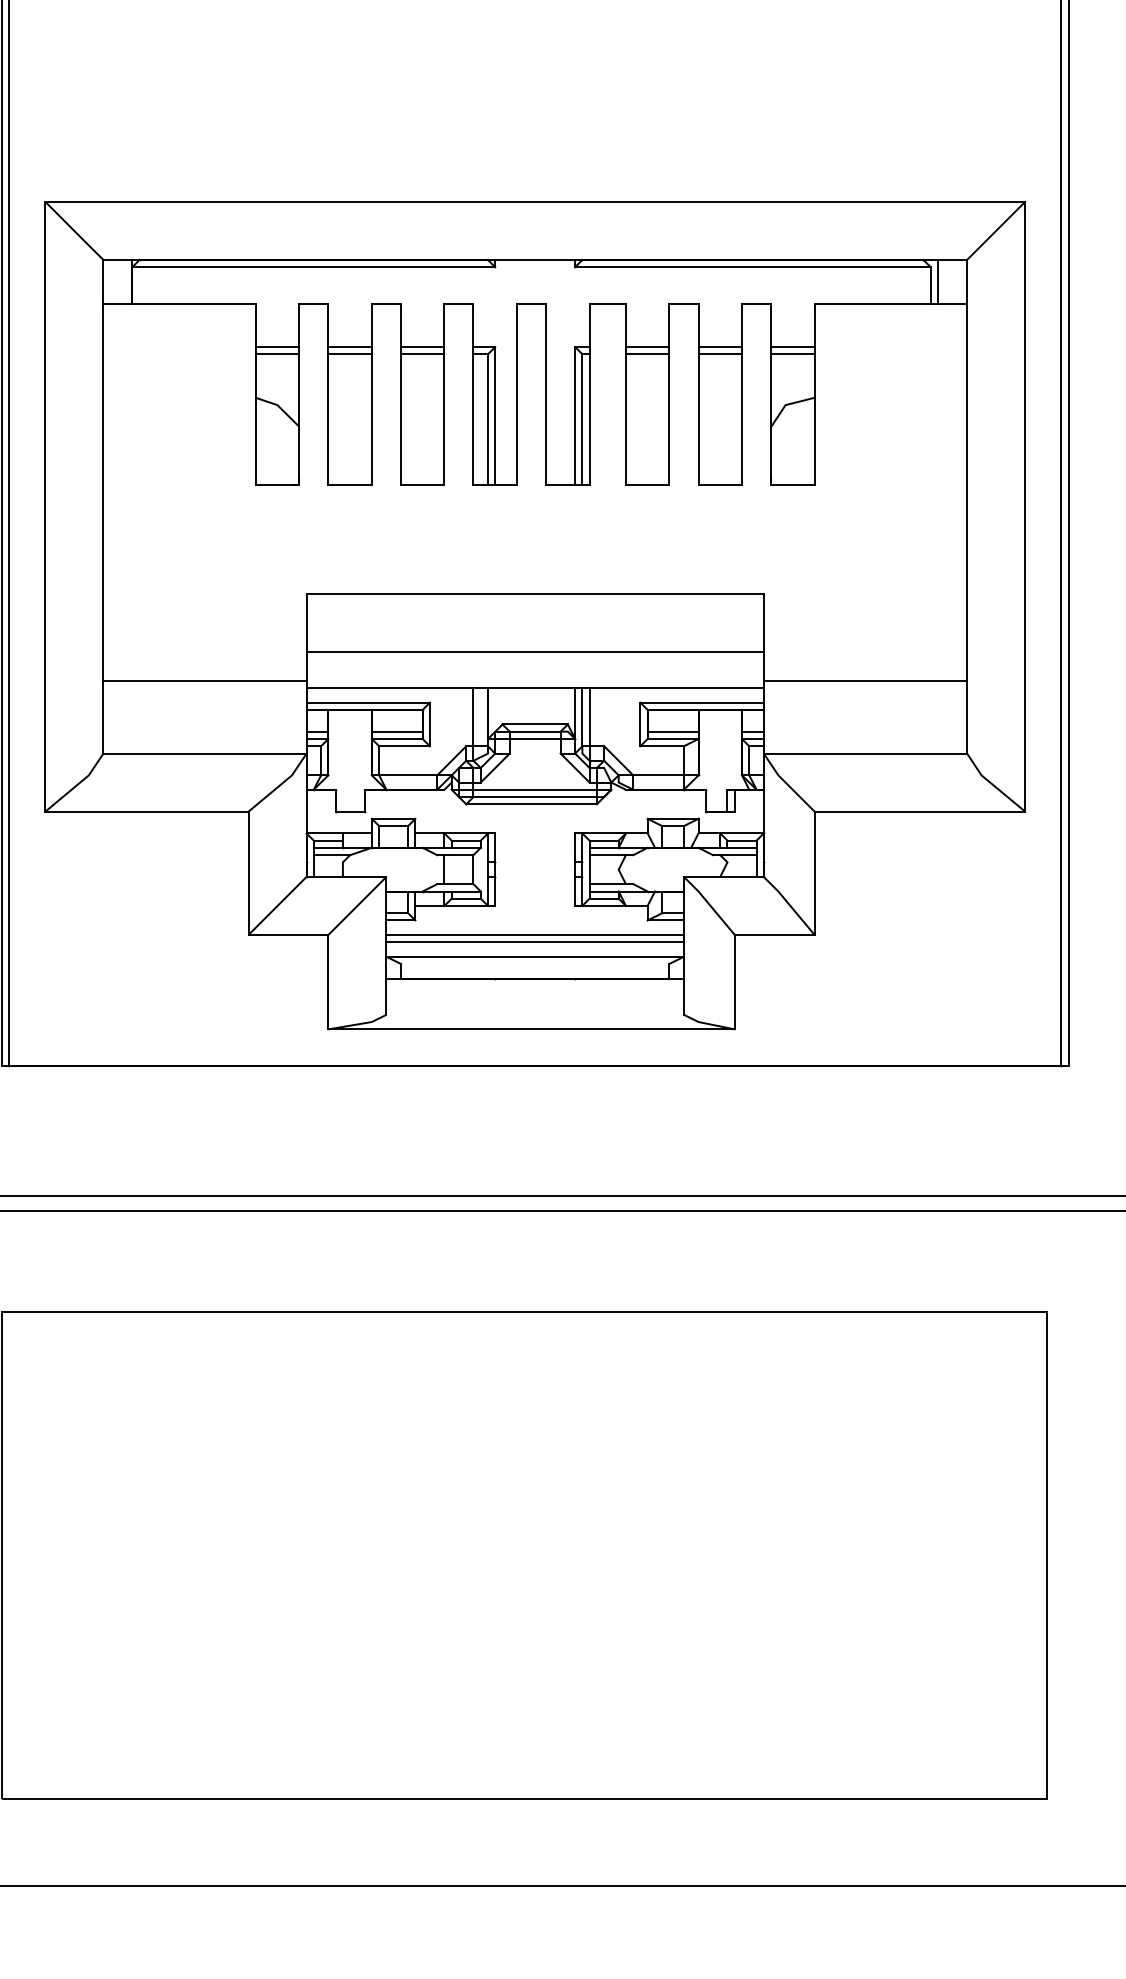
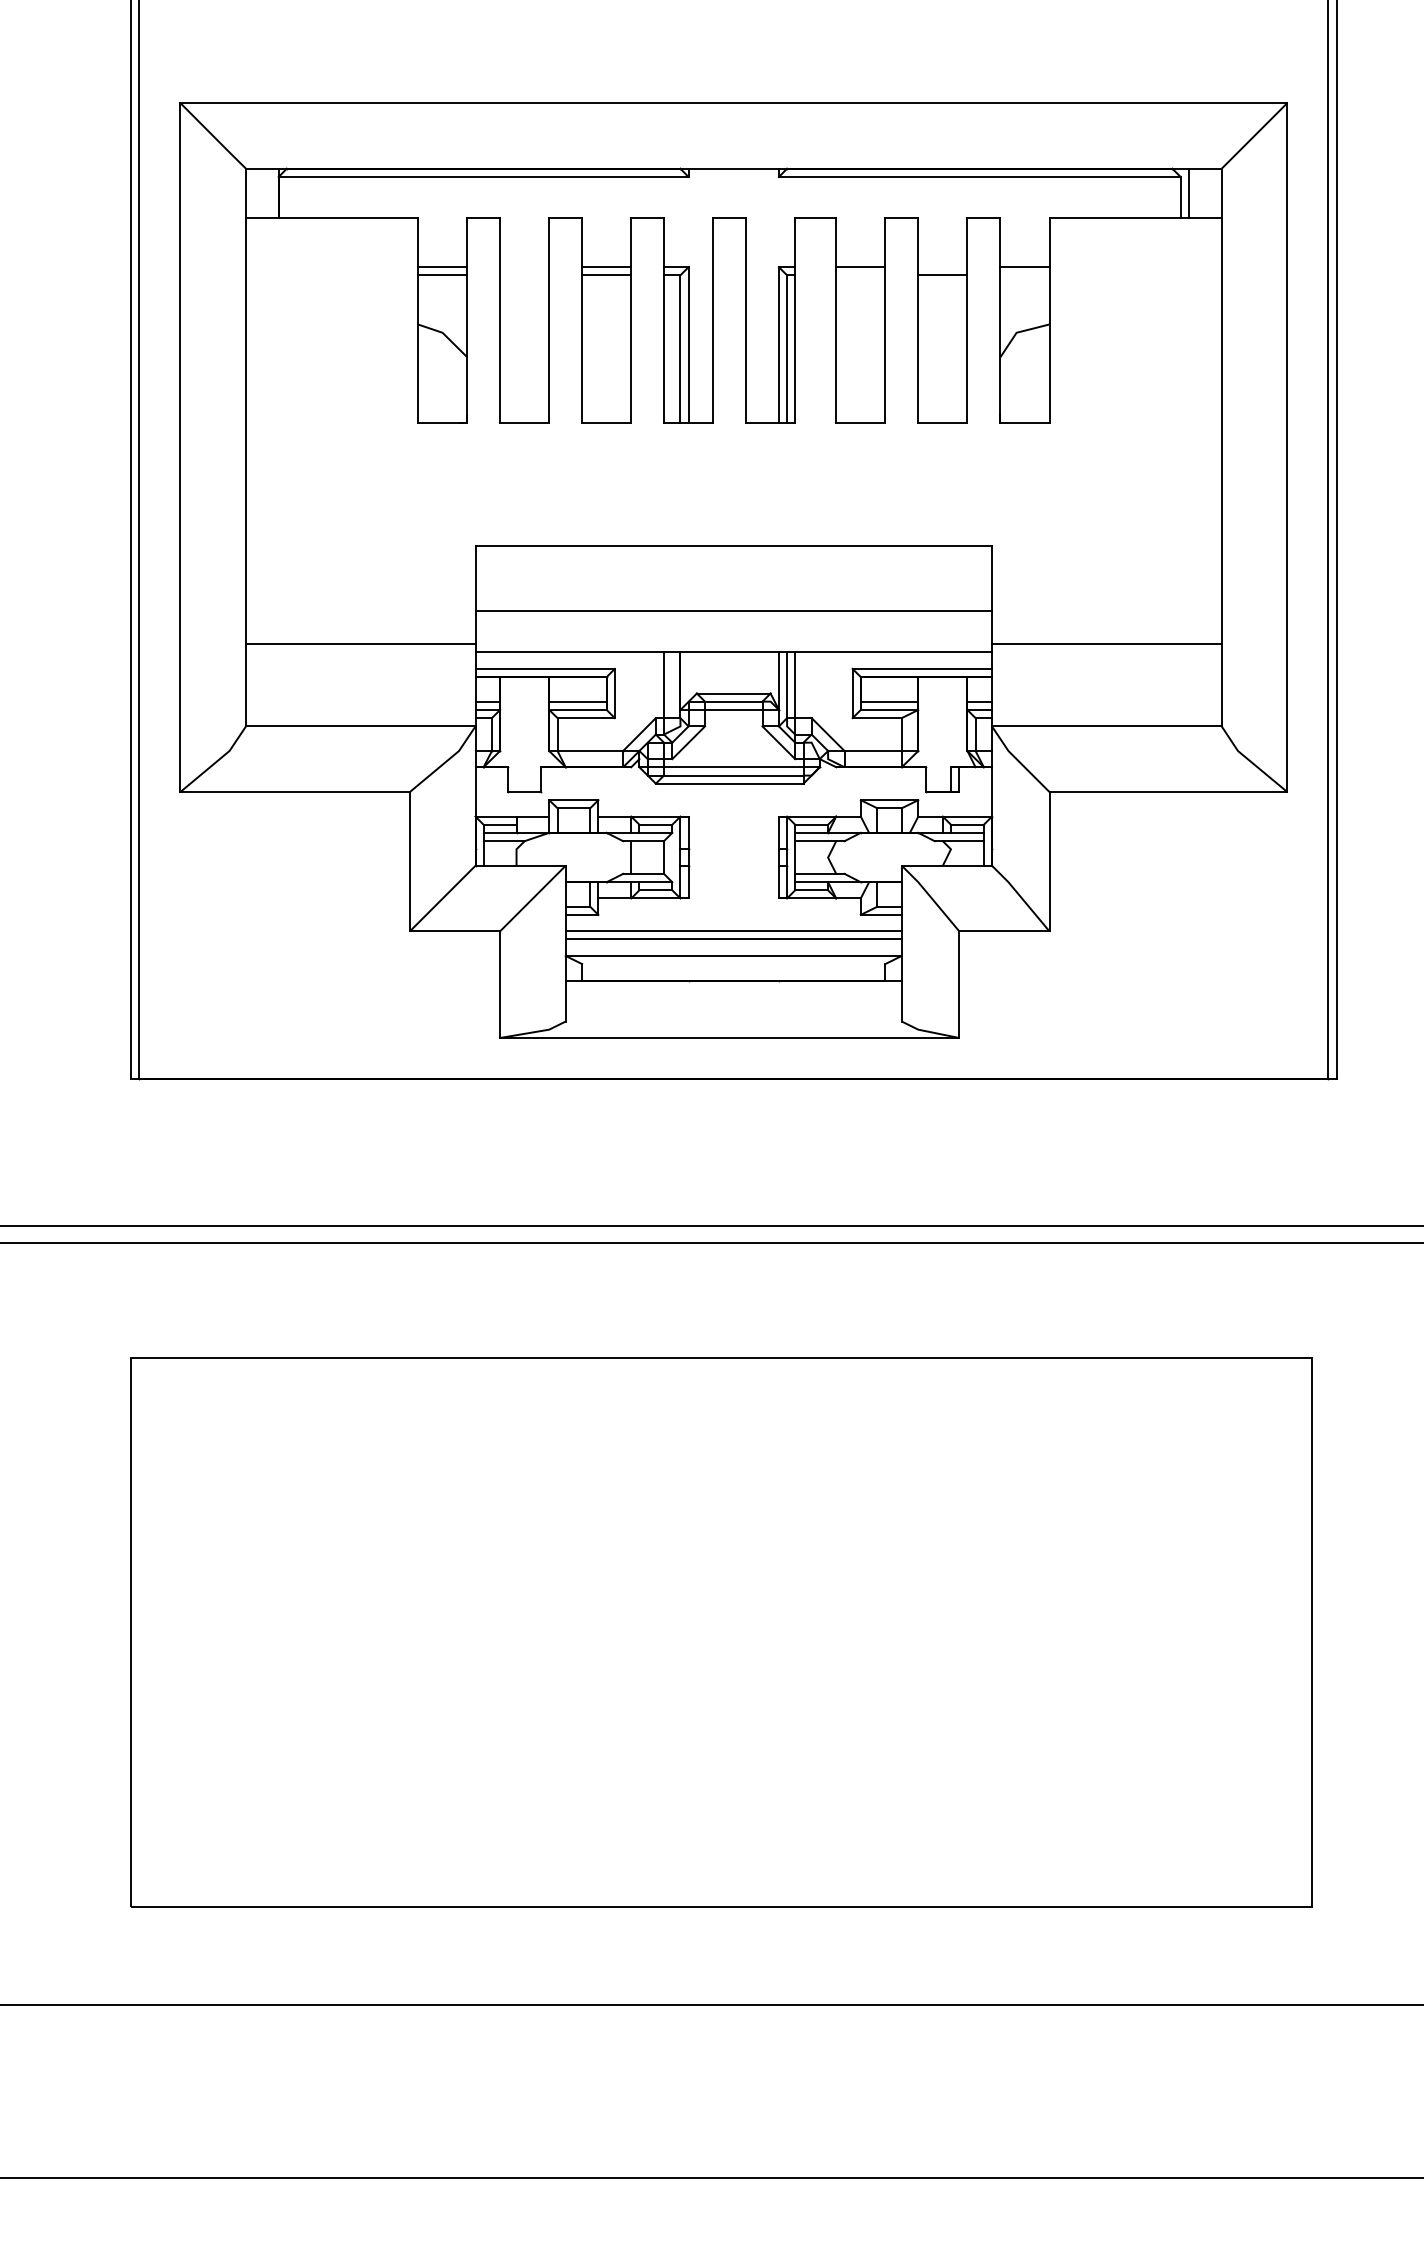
line: (349, 347) -> (524, 267), removed
line: (719, 347) -> (942, 267), removed
line: (349, 354) -> (524, 275), removed
line: (647, 354) -> (860, 275), removed
line: (792, 354) -> (1024, 275), removed

